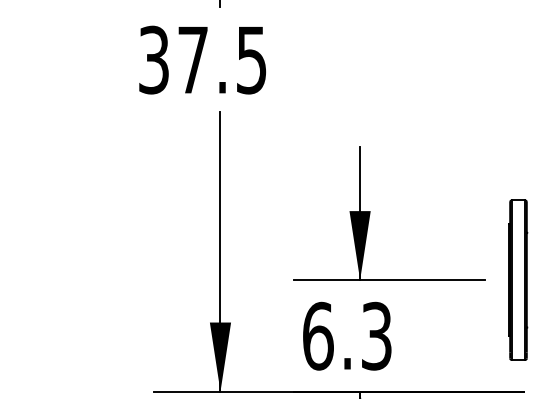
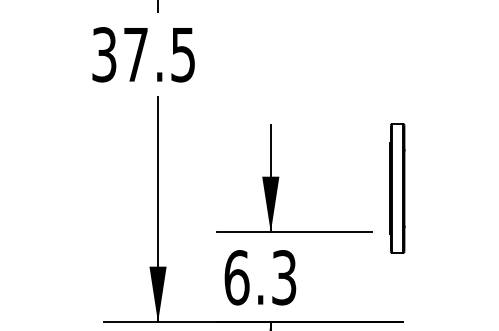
part: (518, 280) -> (397, 188), moved

